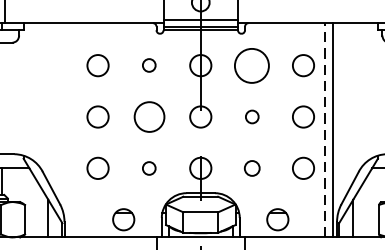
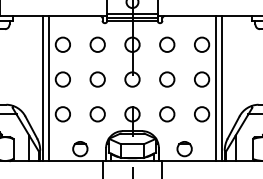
circle: (149, 65) -> (97, 44), size x1.67
circle: (252, 65) -> (167, 44), size x0.62
circle: (149, 116) -> (97, 79), size x0.71
circle: (252, 116) -> (167, 79), size x1.67
line: (69, 130) -> (43, 88), added
line: (76, 130) -> (48, 88), added
line: (324, 130) -> (216, 88), dashed -> solid
circle: (149, 168) -> (97, 114), size x1.67
circle: (252, 168) -> (167, 114), size x1.43

